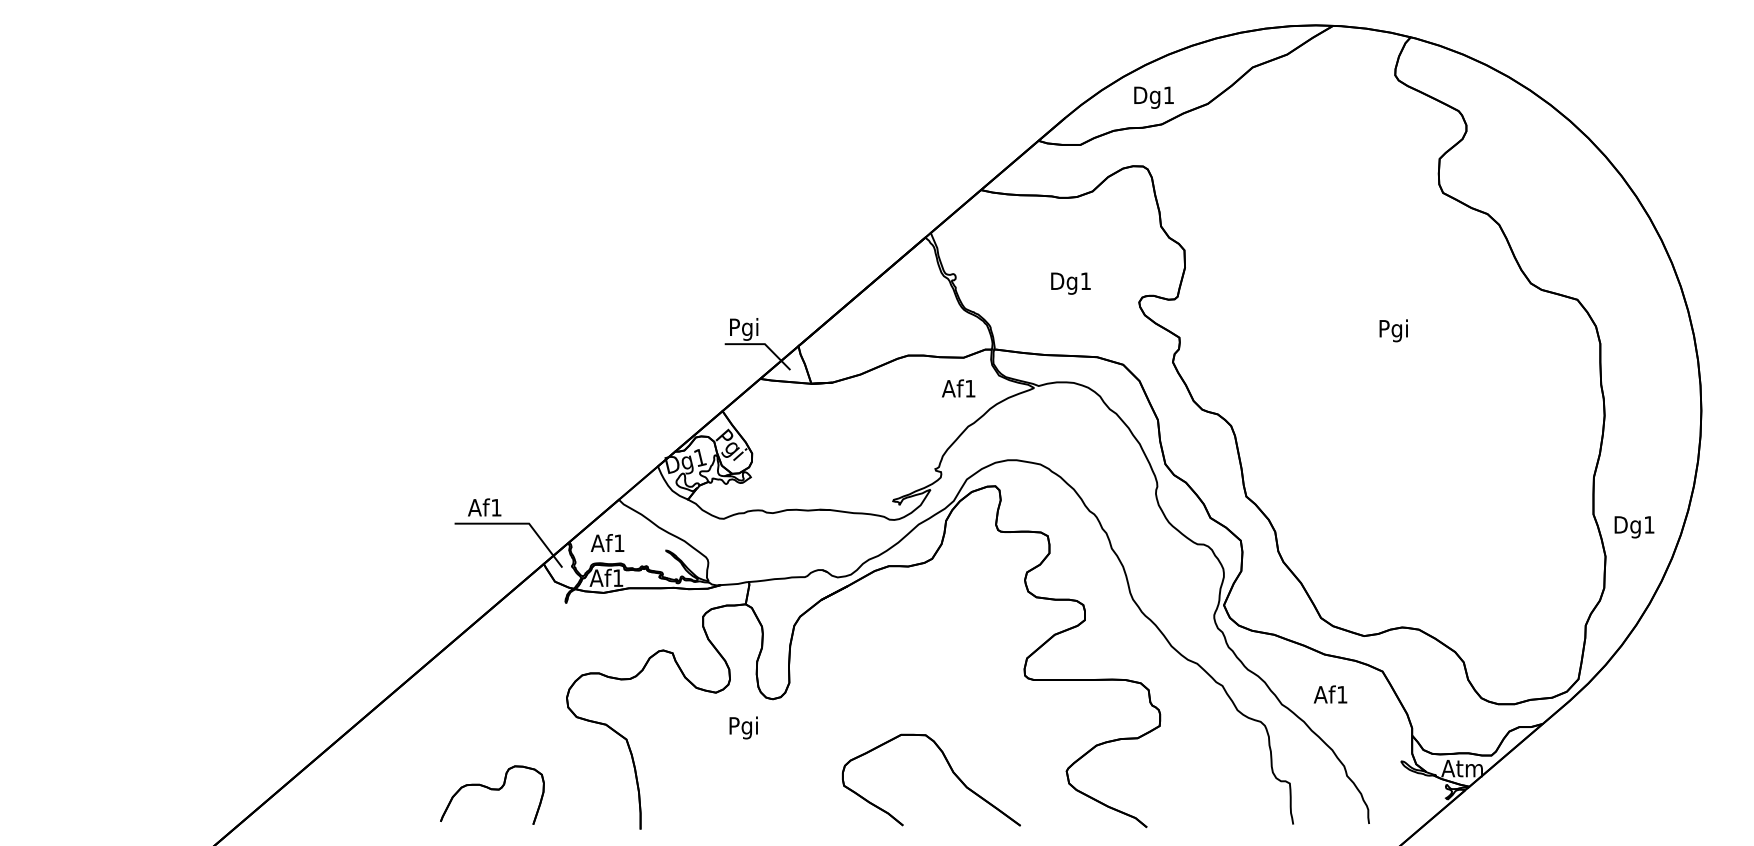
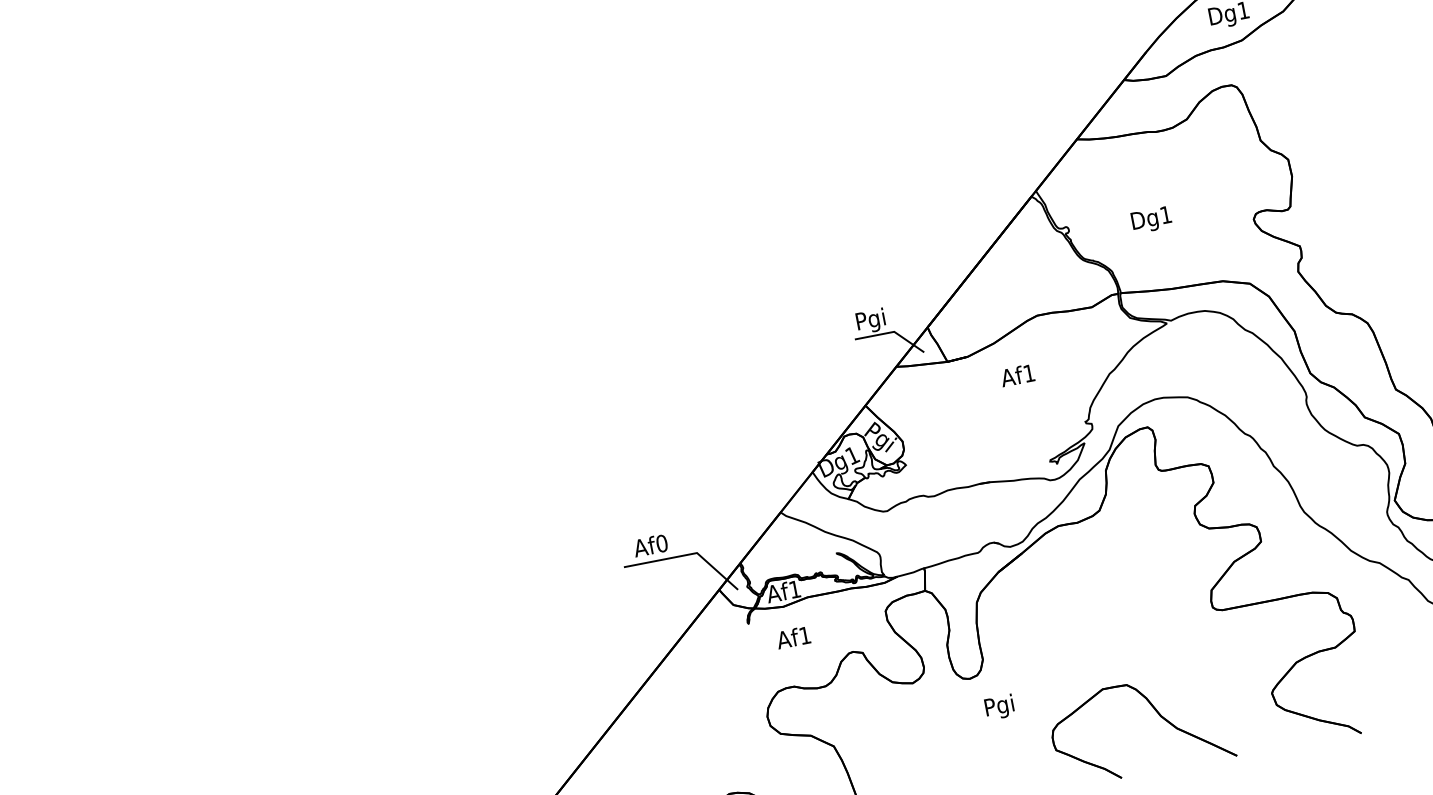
text: (1070, 283) -> (1151, 220), moved
text: (958, 388) -> (1017, 375), moved
text: (496, 507) -> (661, 543), Af1 -> Af0
text: (607, 542) -> (793, 637), moved
text: (743, 727) -> (999, 707), moved

